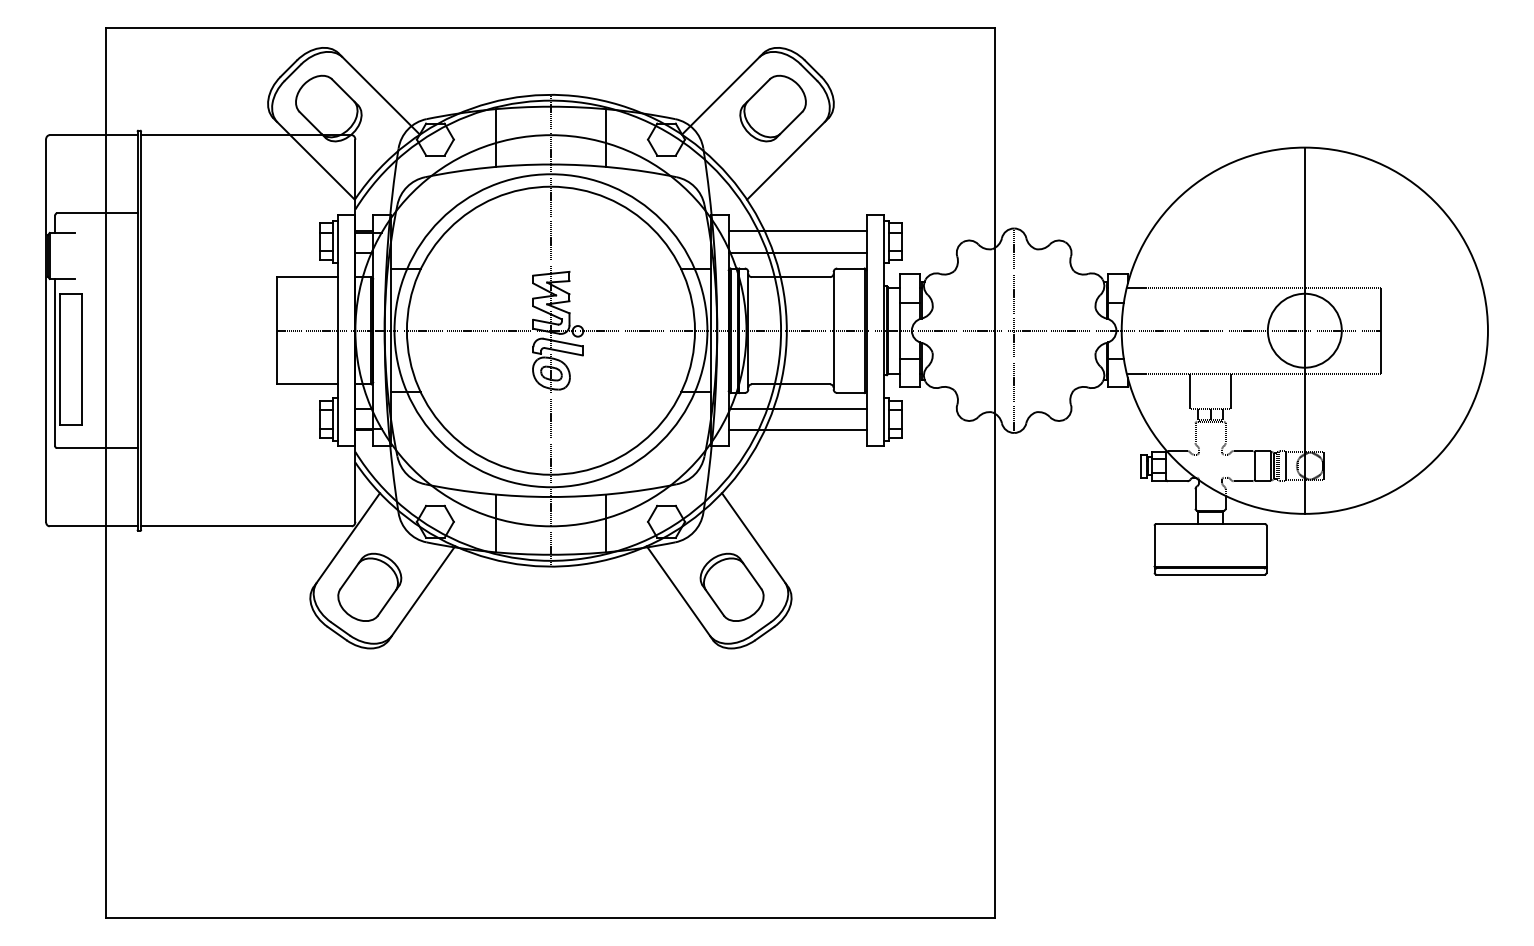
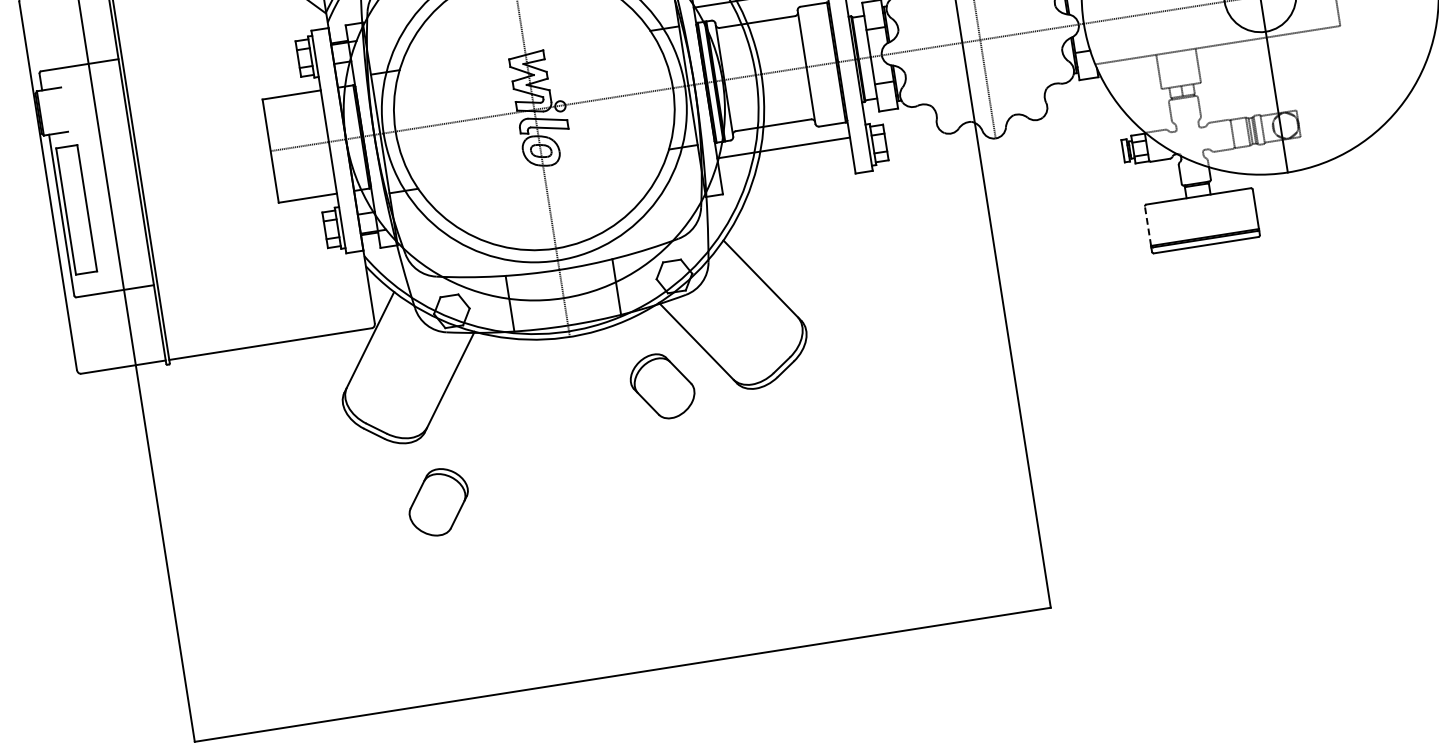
line: (797, 430) -> (786, 168), removed
line: (1154, 545) -> (1147, 225), solid -> dashed
part: (369, 586) -> (438, 501), moved
part: (731, 586) -> (661, 385), moved

